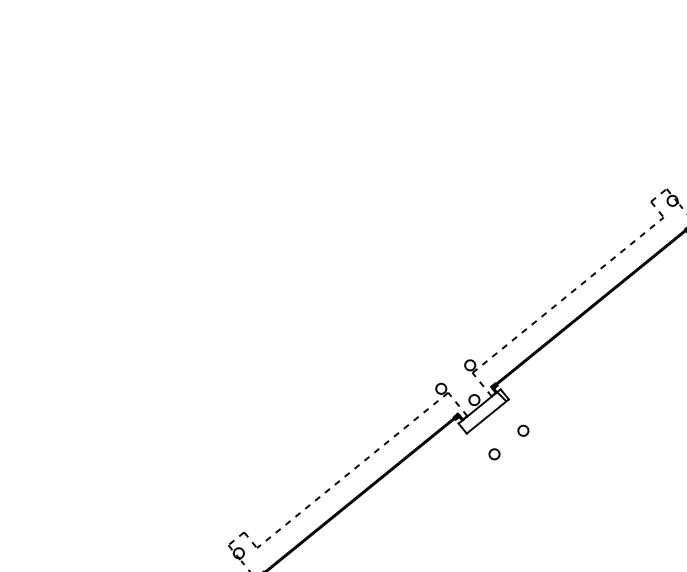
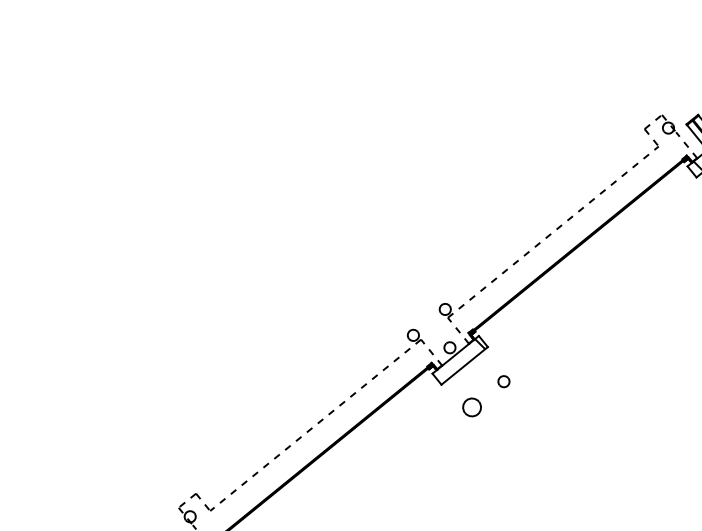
part: (494, 454) -> (472, 407), size x1.6

